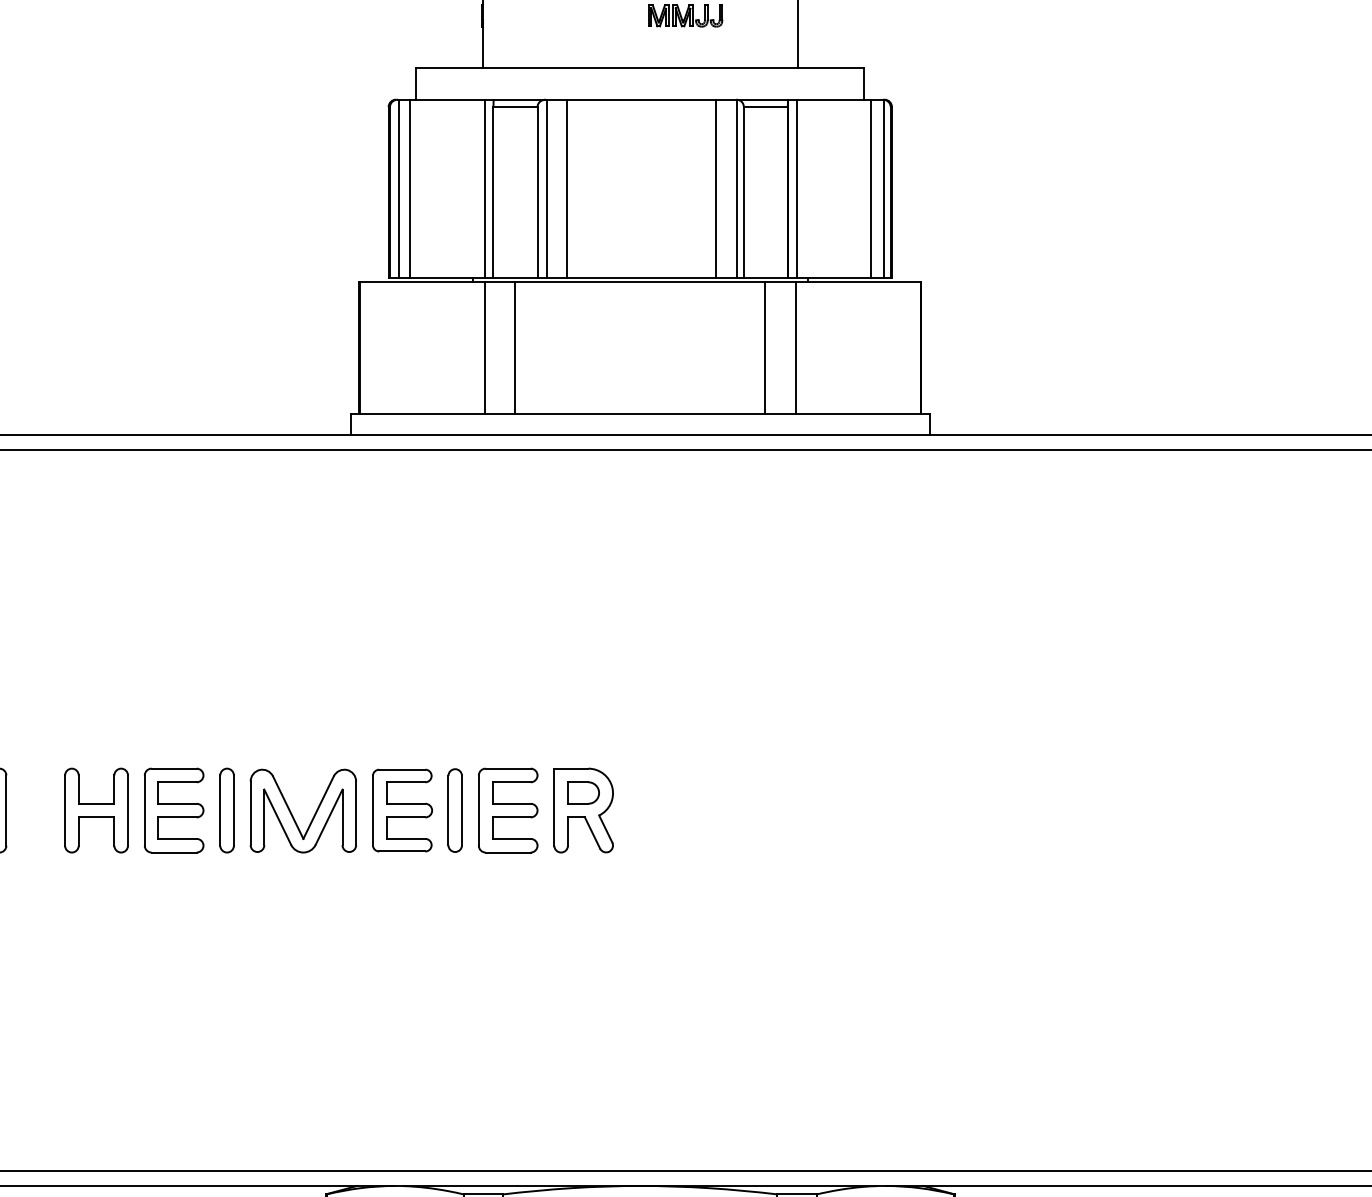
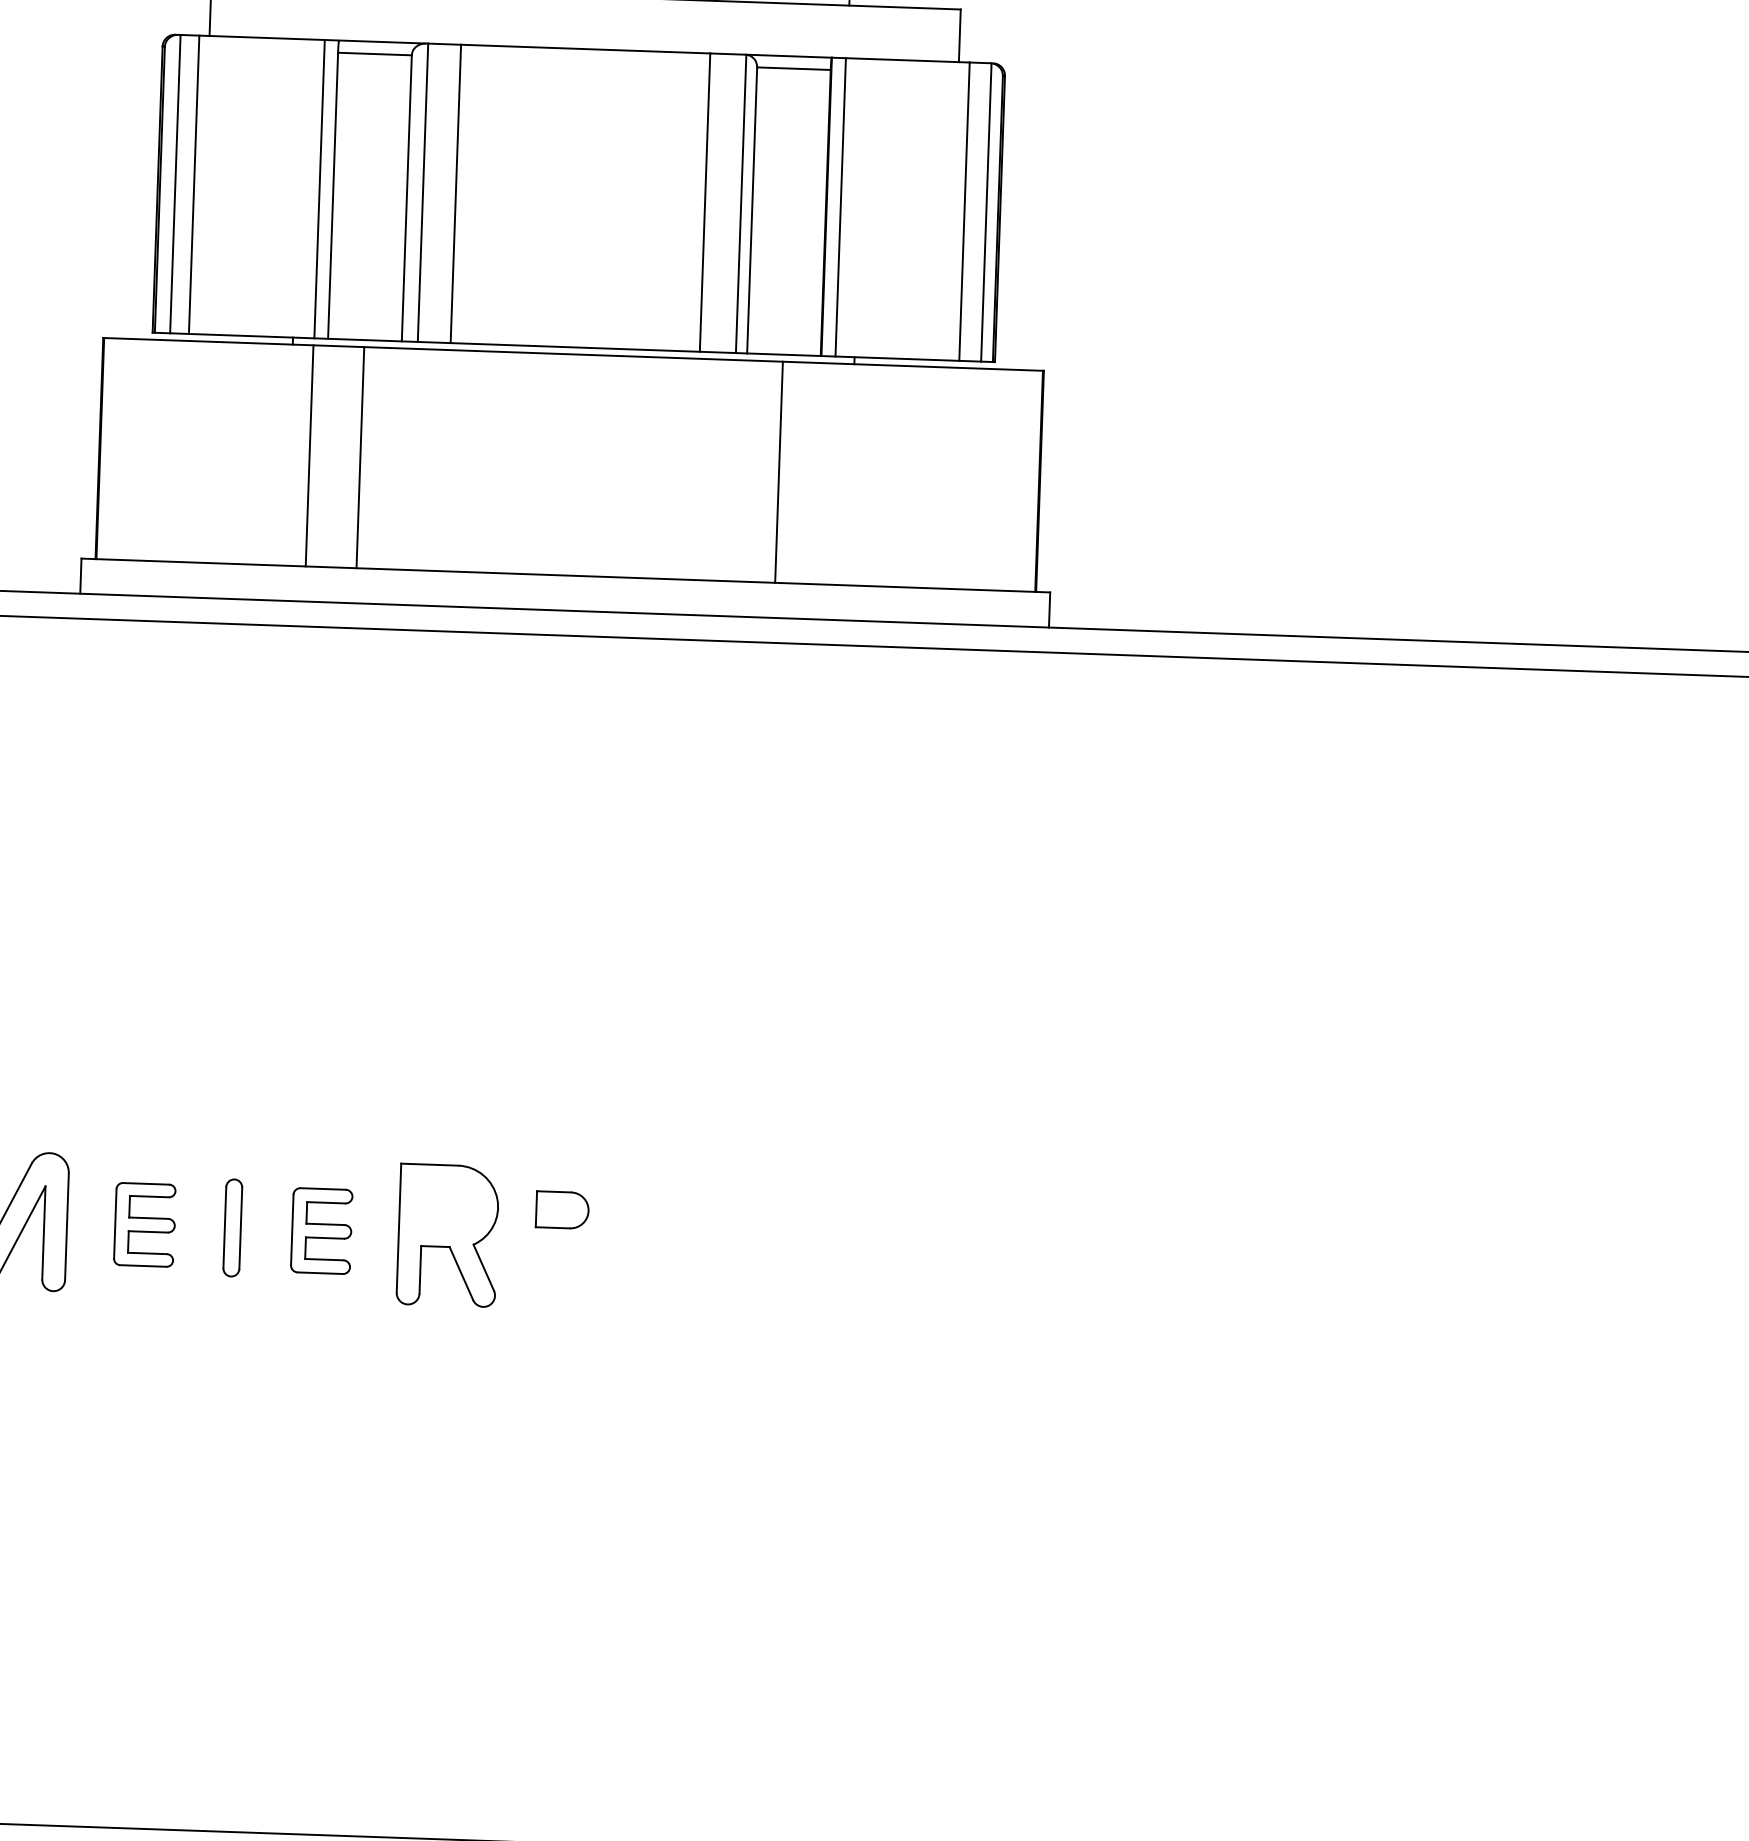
line: (795, 348) -> (829, 474), removed
part: (583, 792) -> (562, 1209), moved
part: (402, 810) -> (144, 1224), size x0.6
part: (454, 810) -> (231, 1227), size x0.7
part: (508, 810) -> (322, 1231), size x0.6

